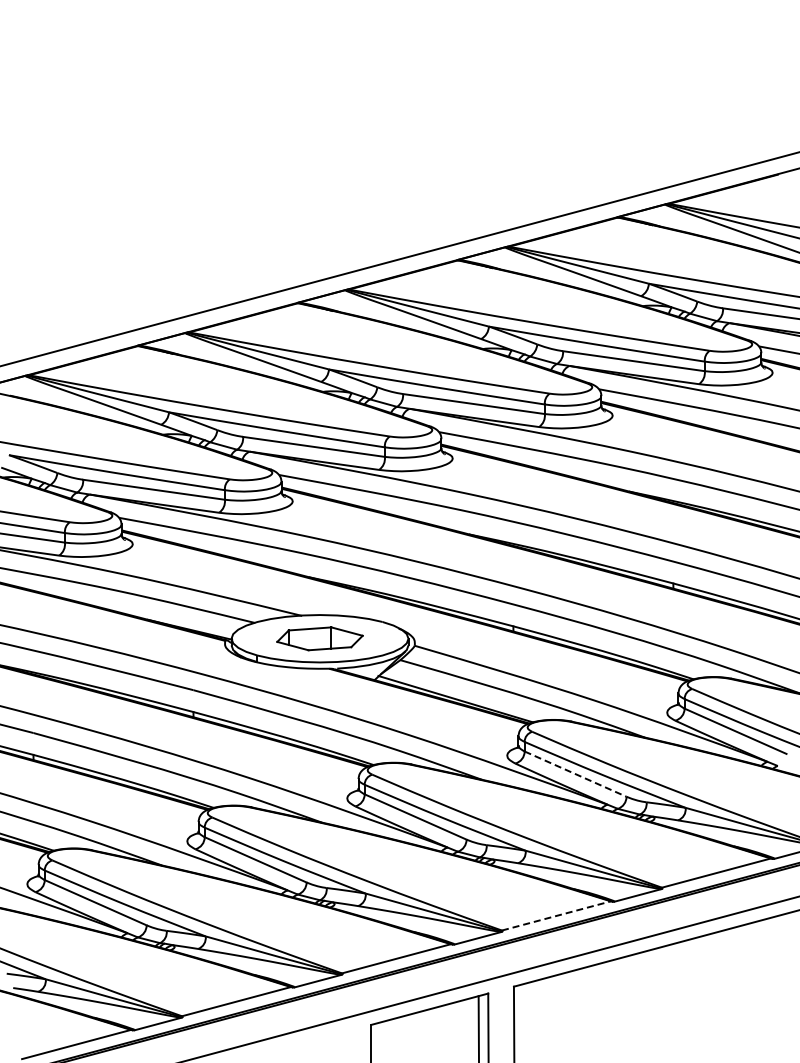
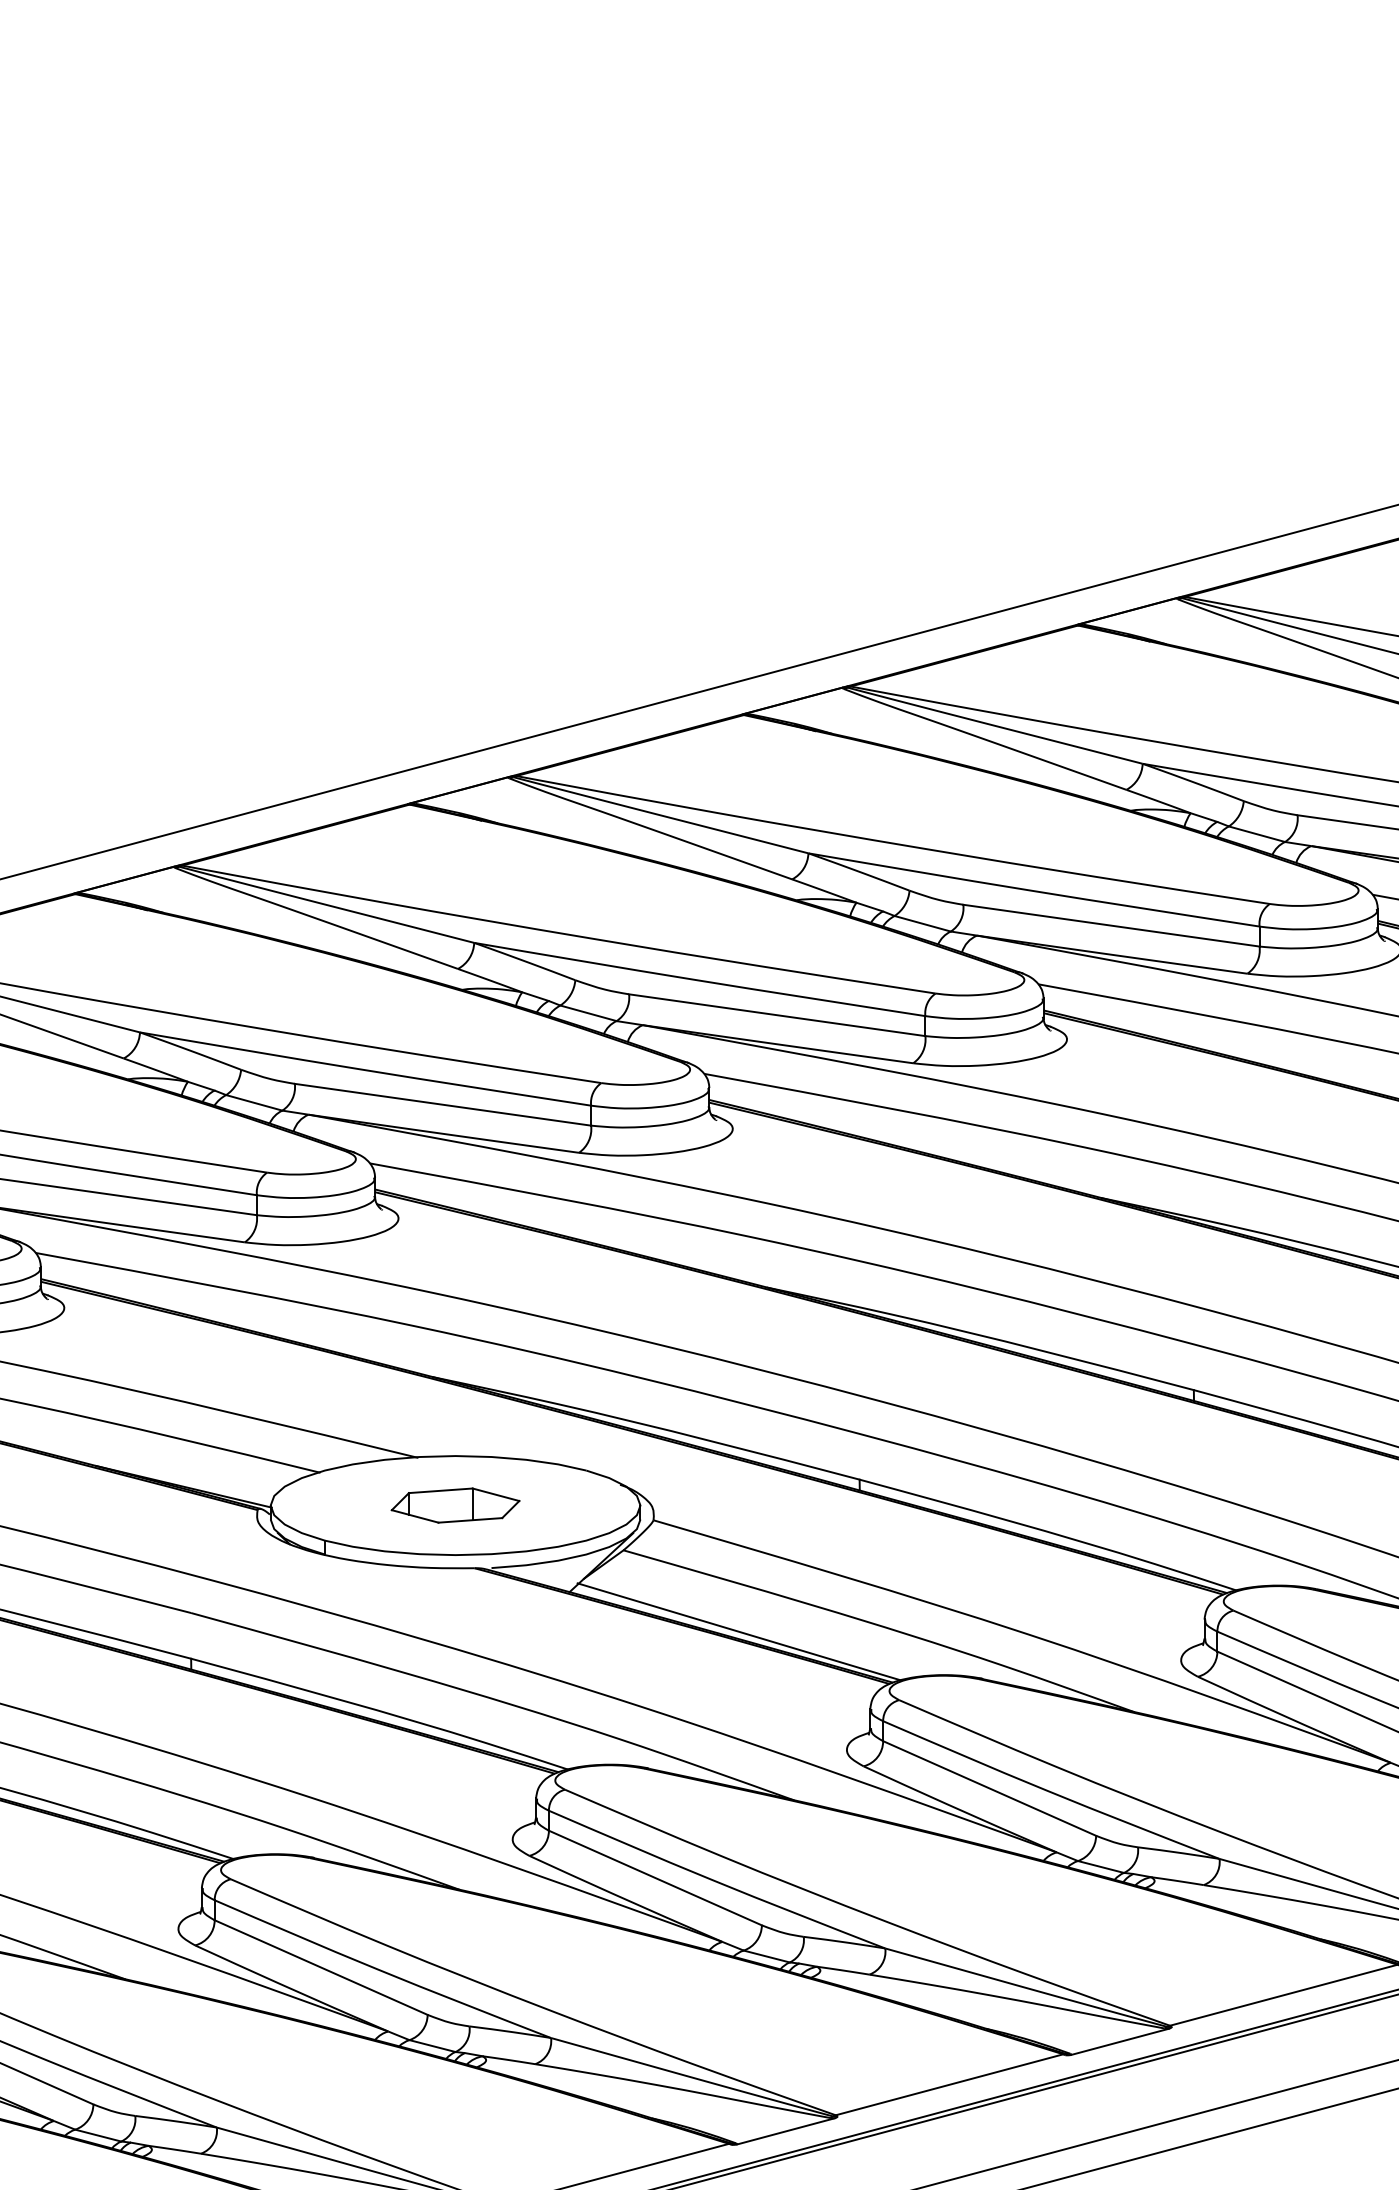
part: (319, 638) -> (454, 1505), size x0.71
line: (575, 774) -> (989, 1789), dashed -> solid
line: (556, 915) -> (949, 2083), dashed -> solid

